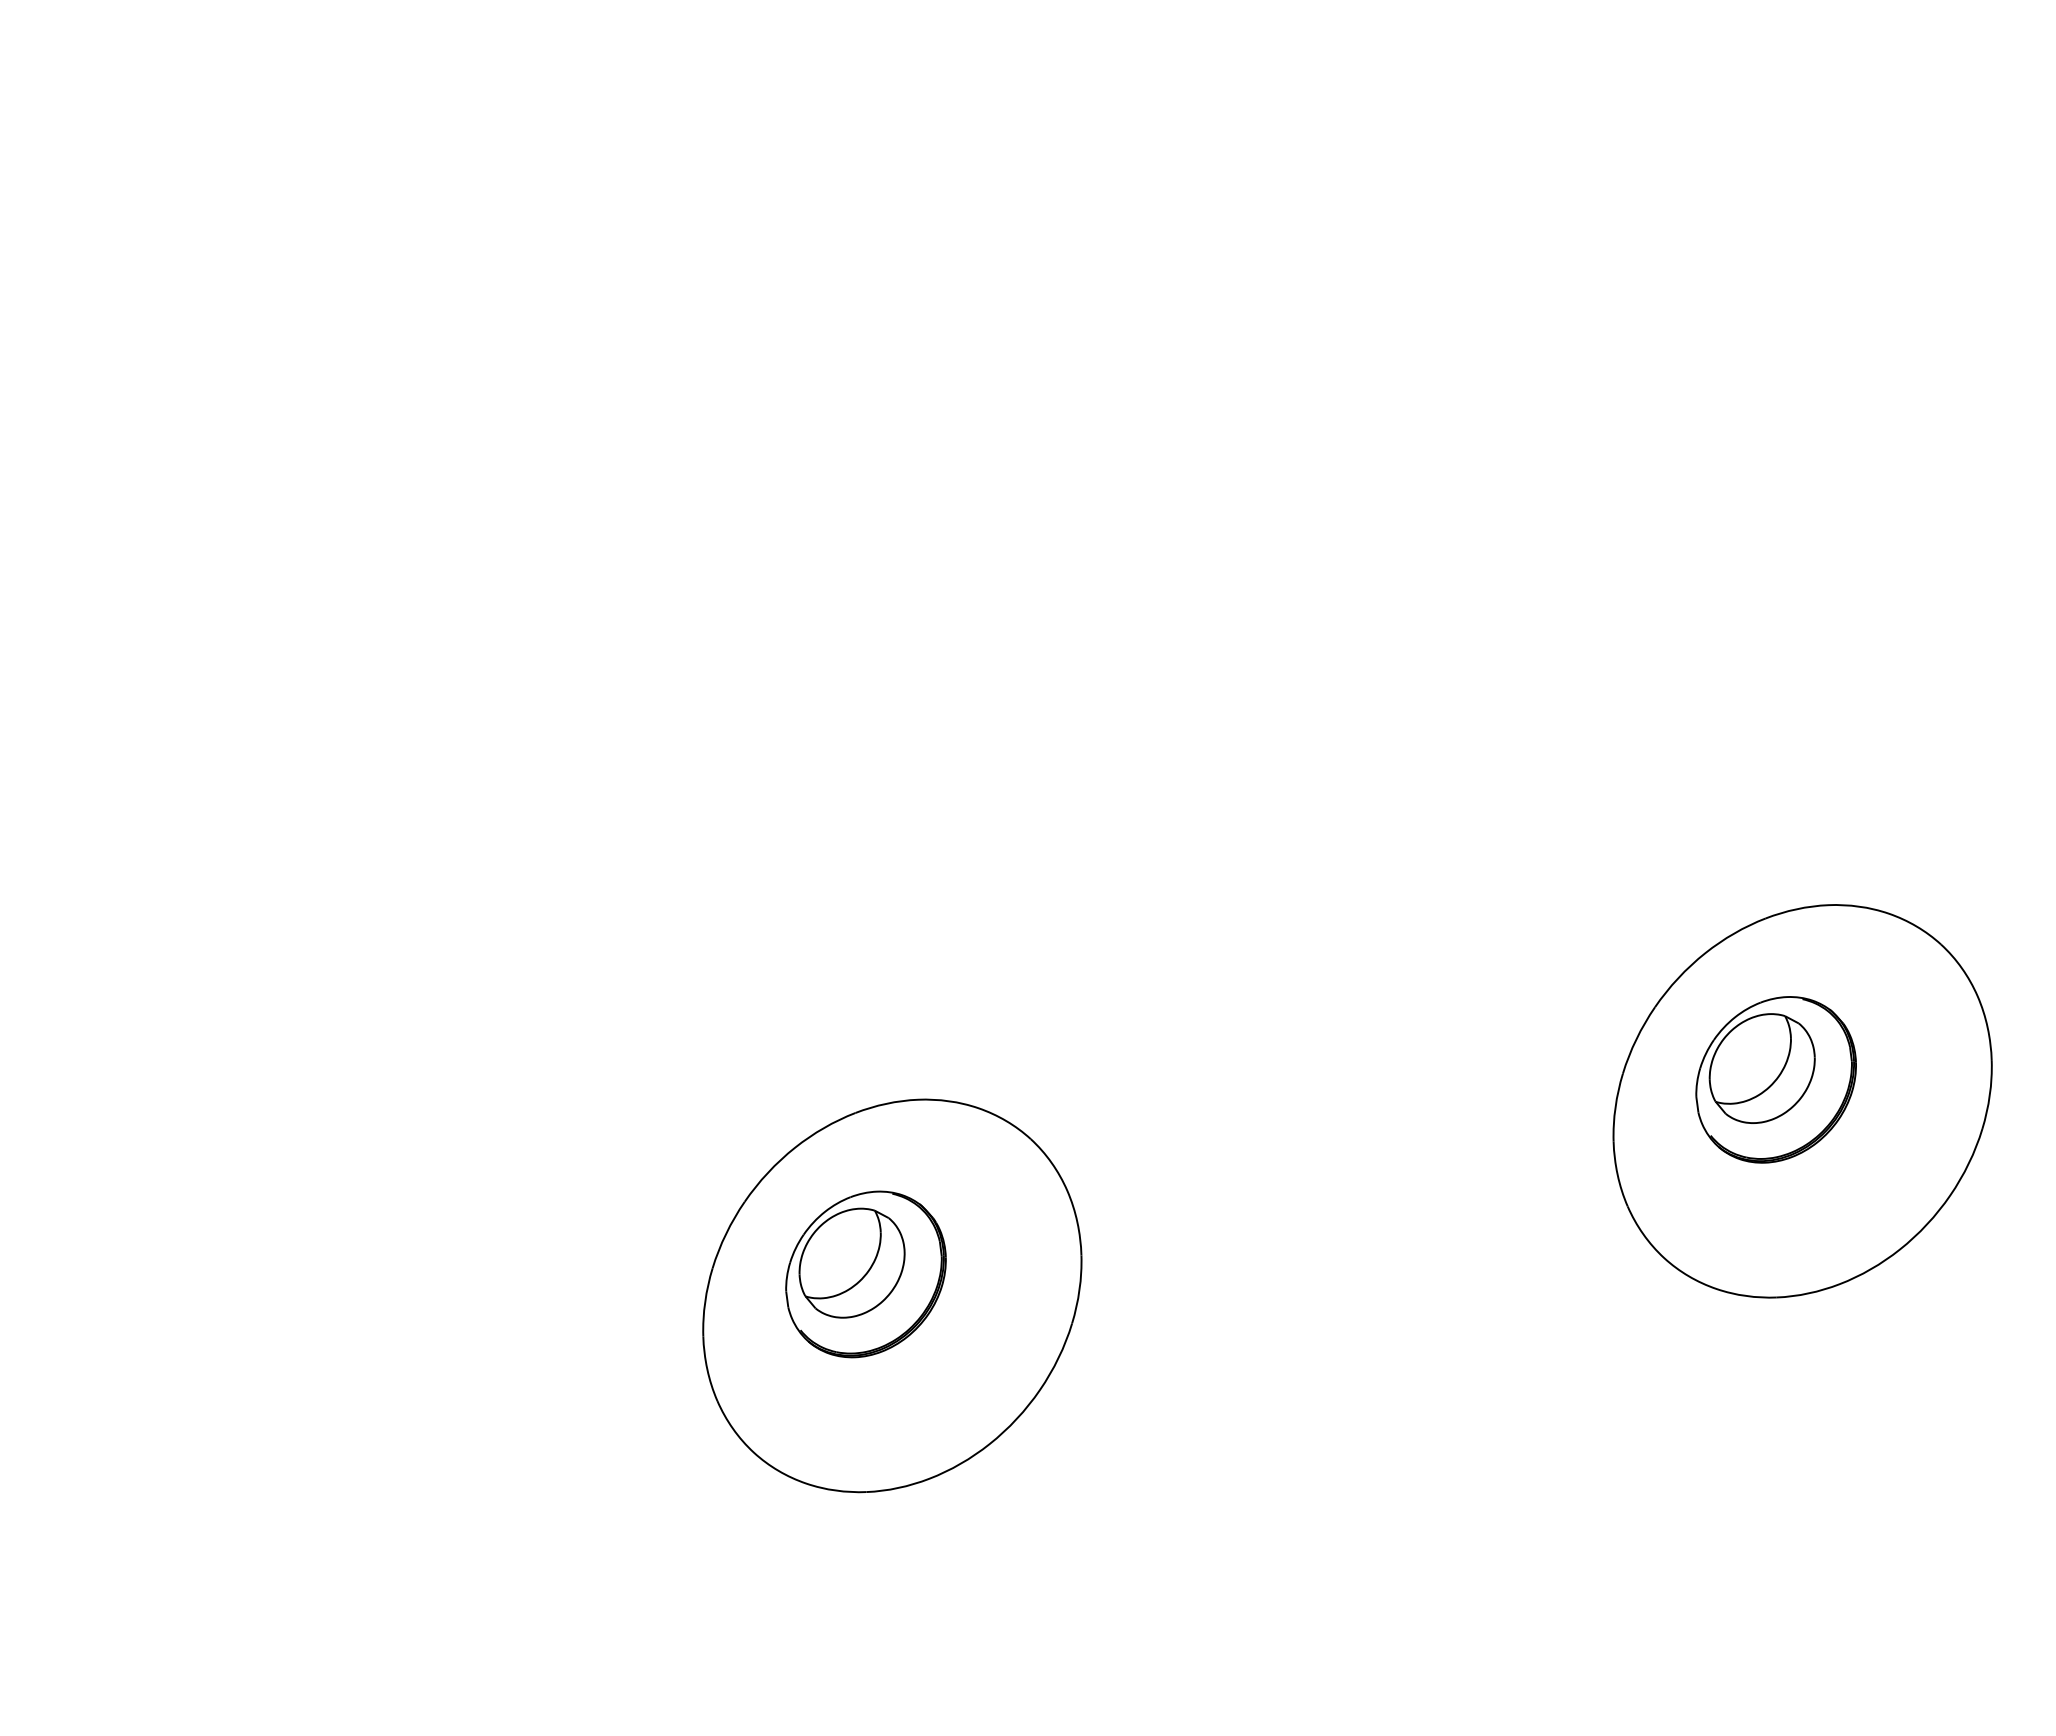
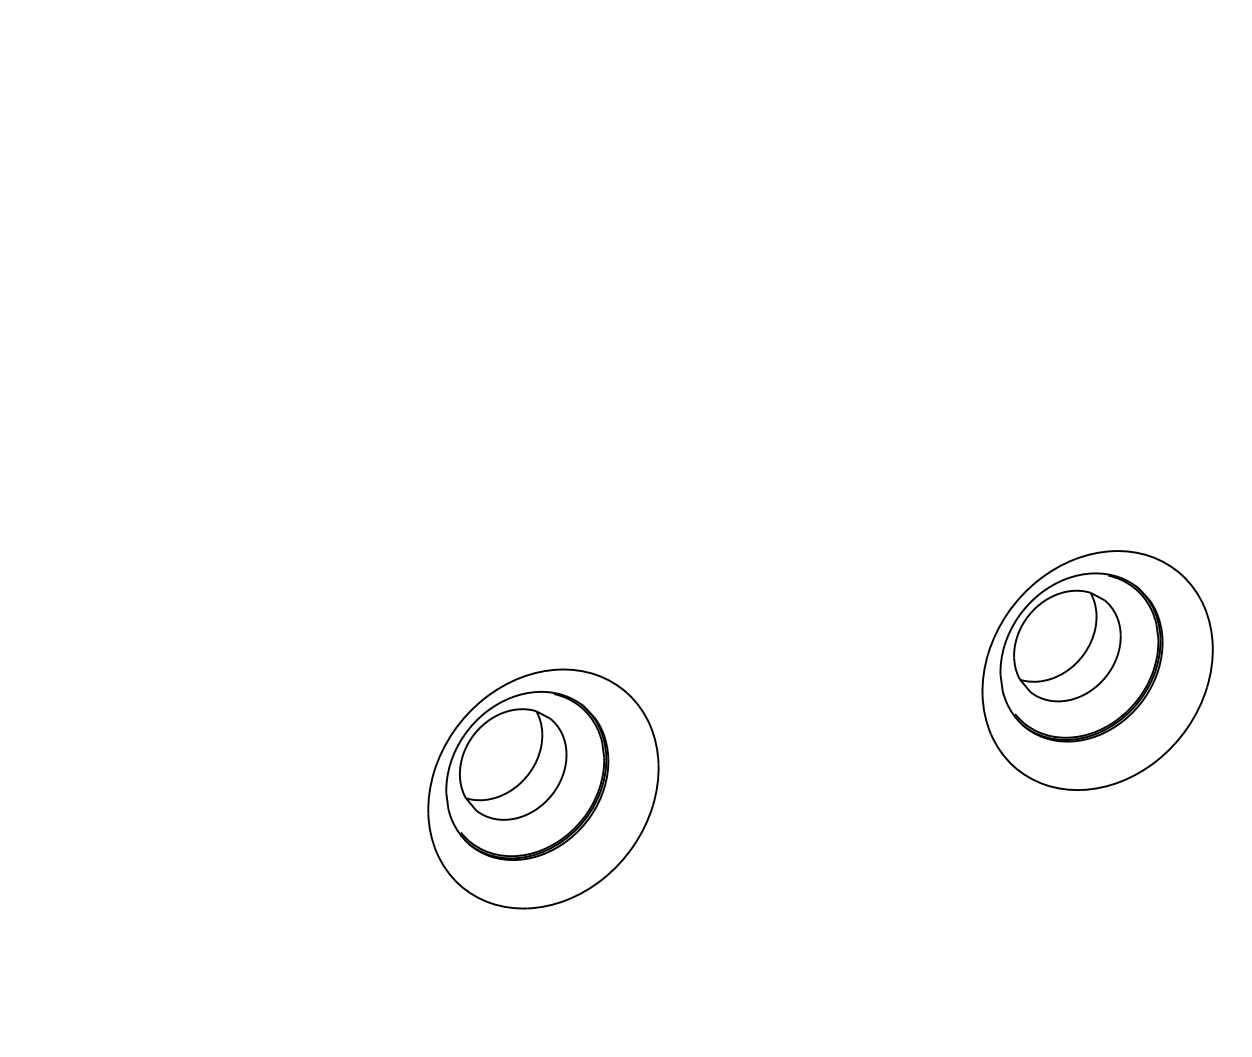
part: (1776, 1079) -> (1081, 657), size x1.67
part: (866, 1273) -> (527, 775), size x1.67

